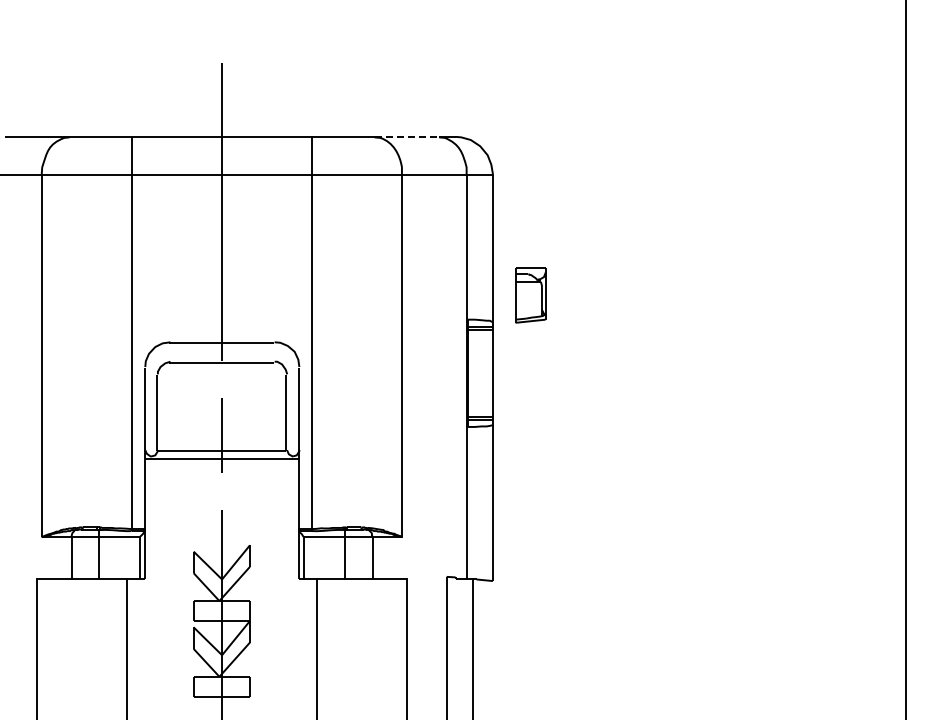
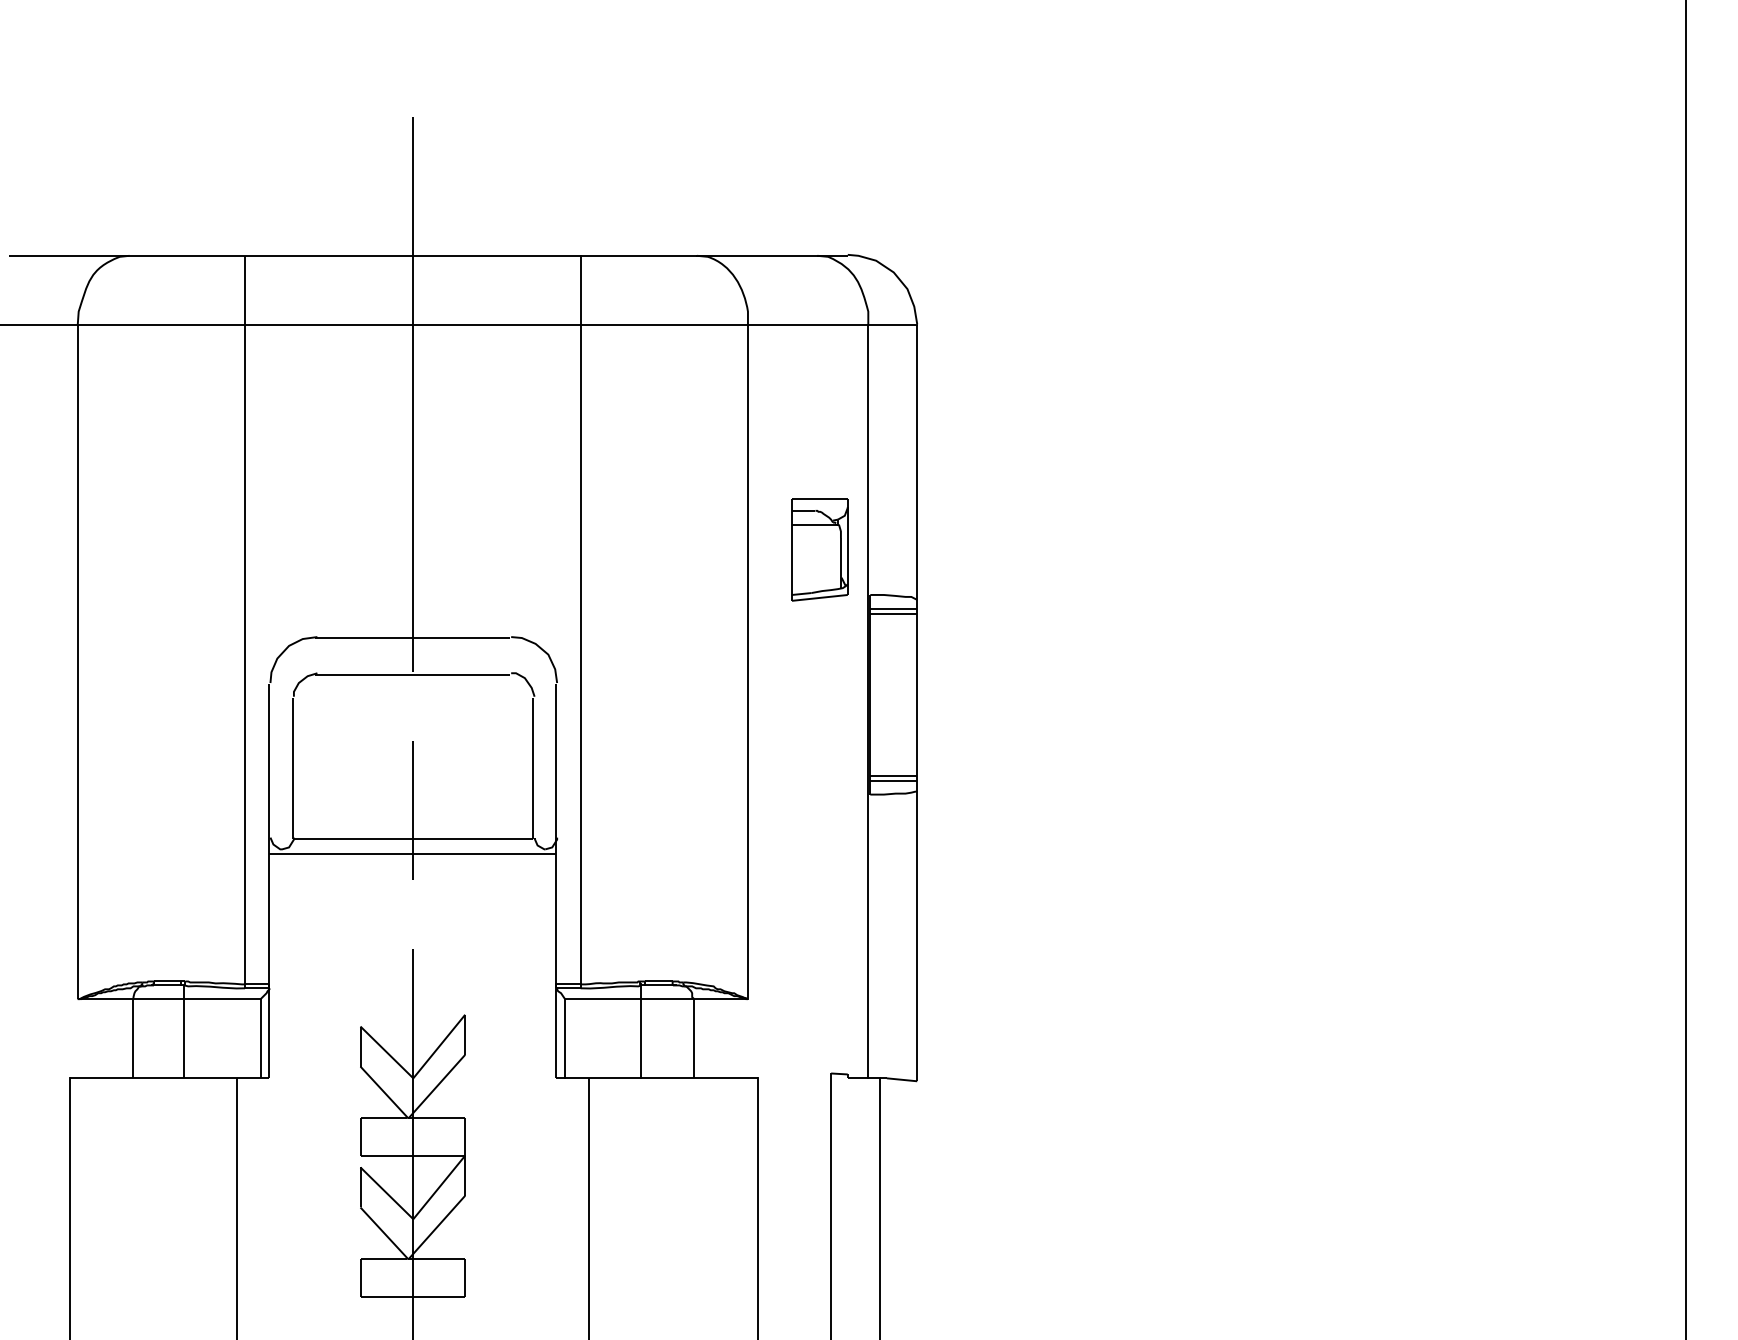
line: (407, 137) -> (758, 256), dashed -> solid
part: (530, 295) -> (819, 549), moved

